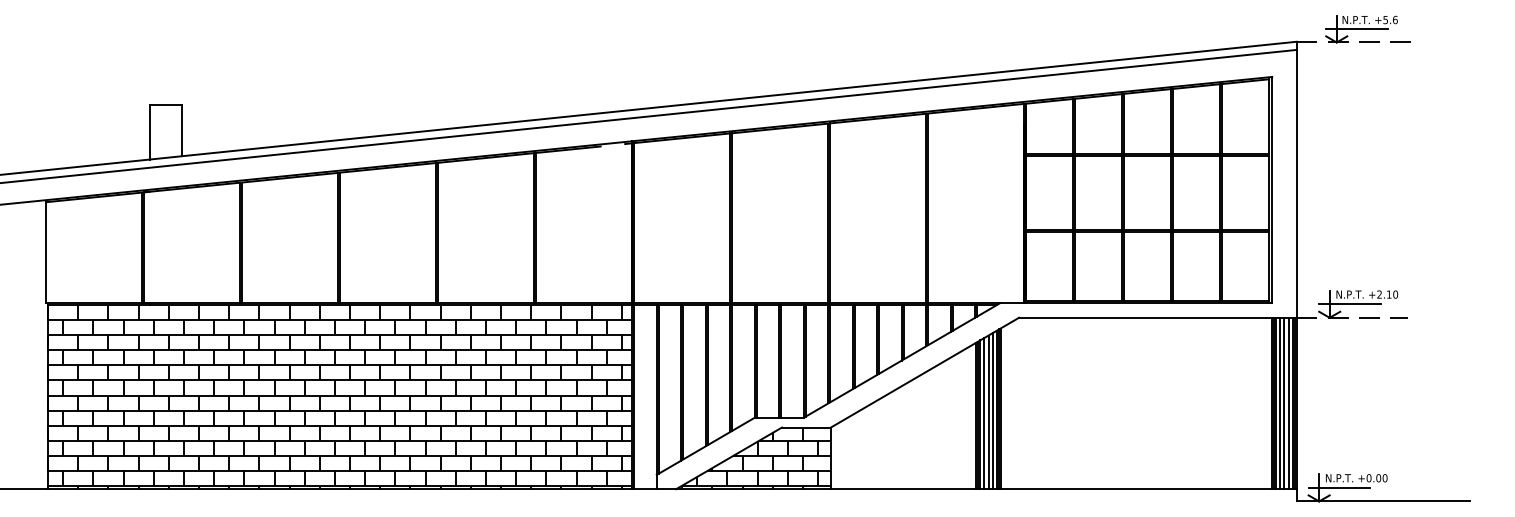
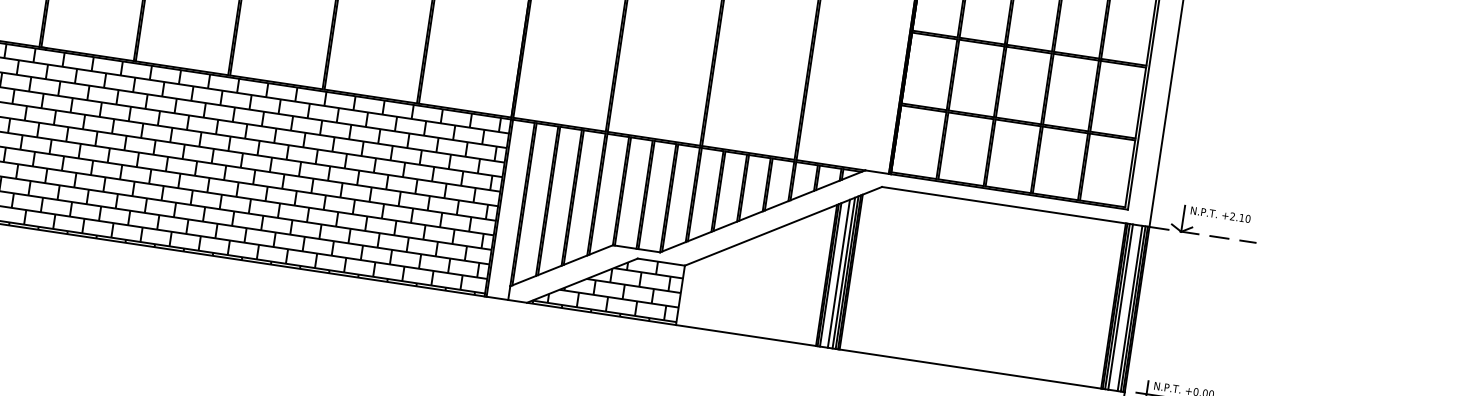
line: (1349, 304) -> (1202, 221), removed
line: (1284, 403) -> (1125, 307), removed
line: (983, 413) -> (833, 274), removed

